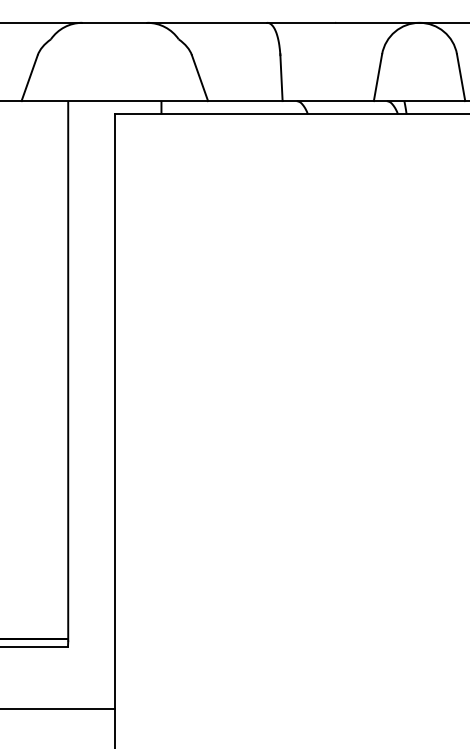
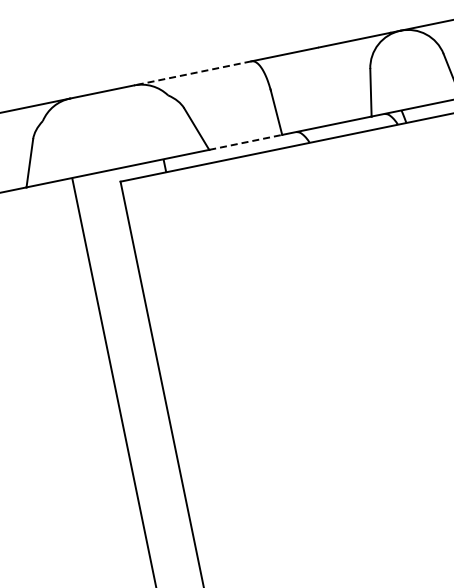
line: (207, 22) -> (192, 73), solid -> dashed
line: (245, 101) -> (245, 142), solid -> dashed

